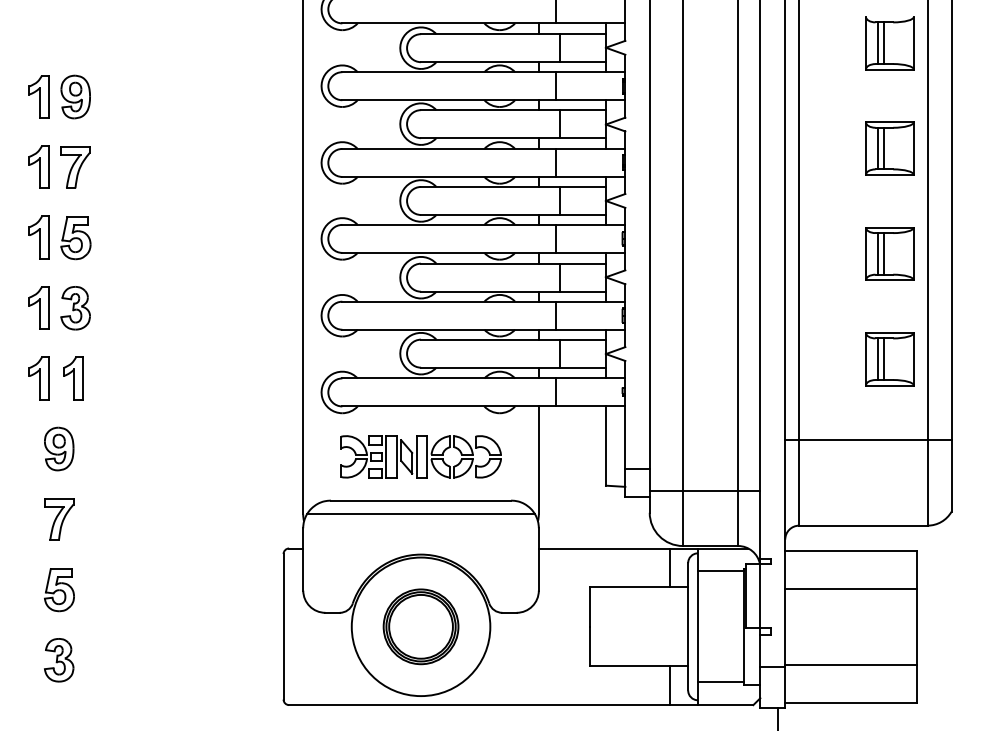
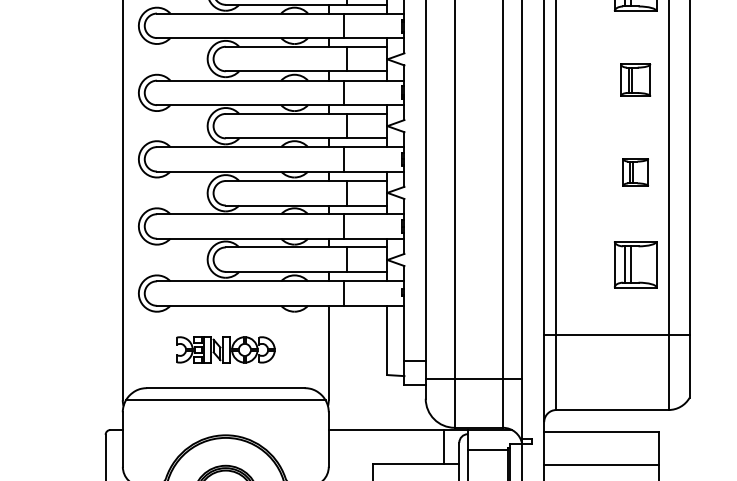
part: (889, 148) -> (635, 80), size x0.7
part: (889, 253) -> (635, 172), size x0.6
part: (420, 456) -> (225, 349), size x0.7

